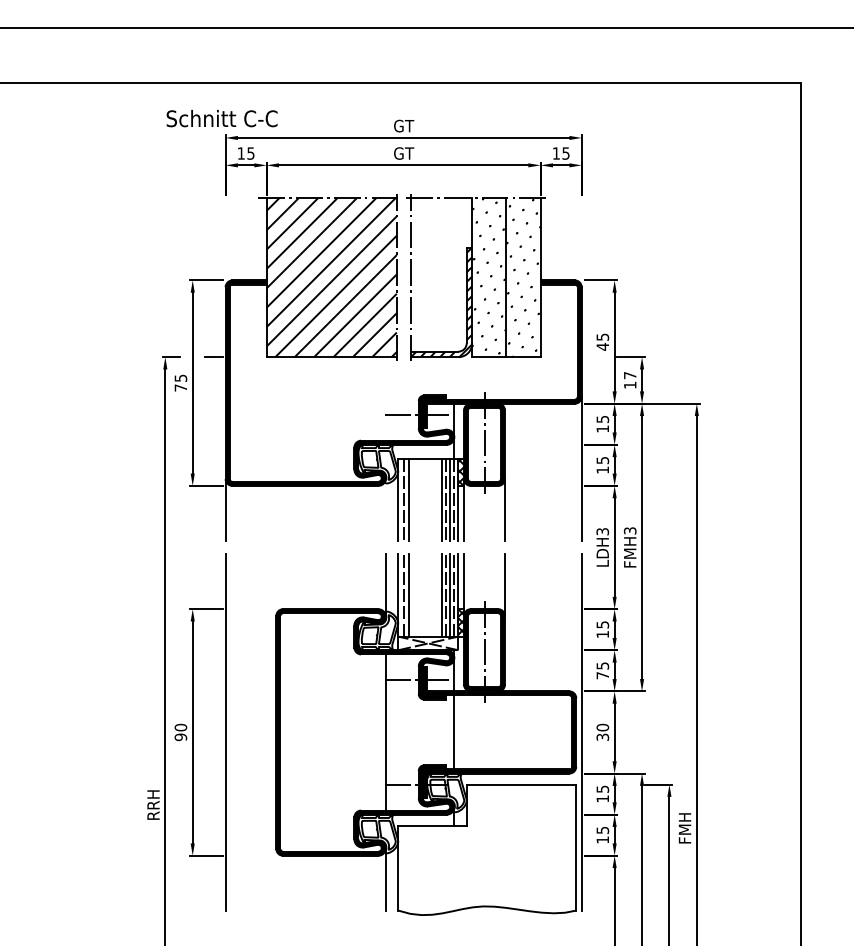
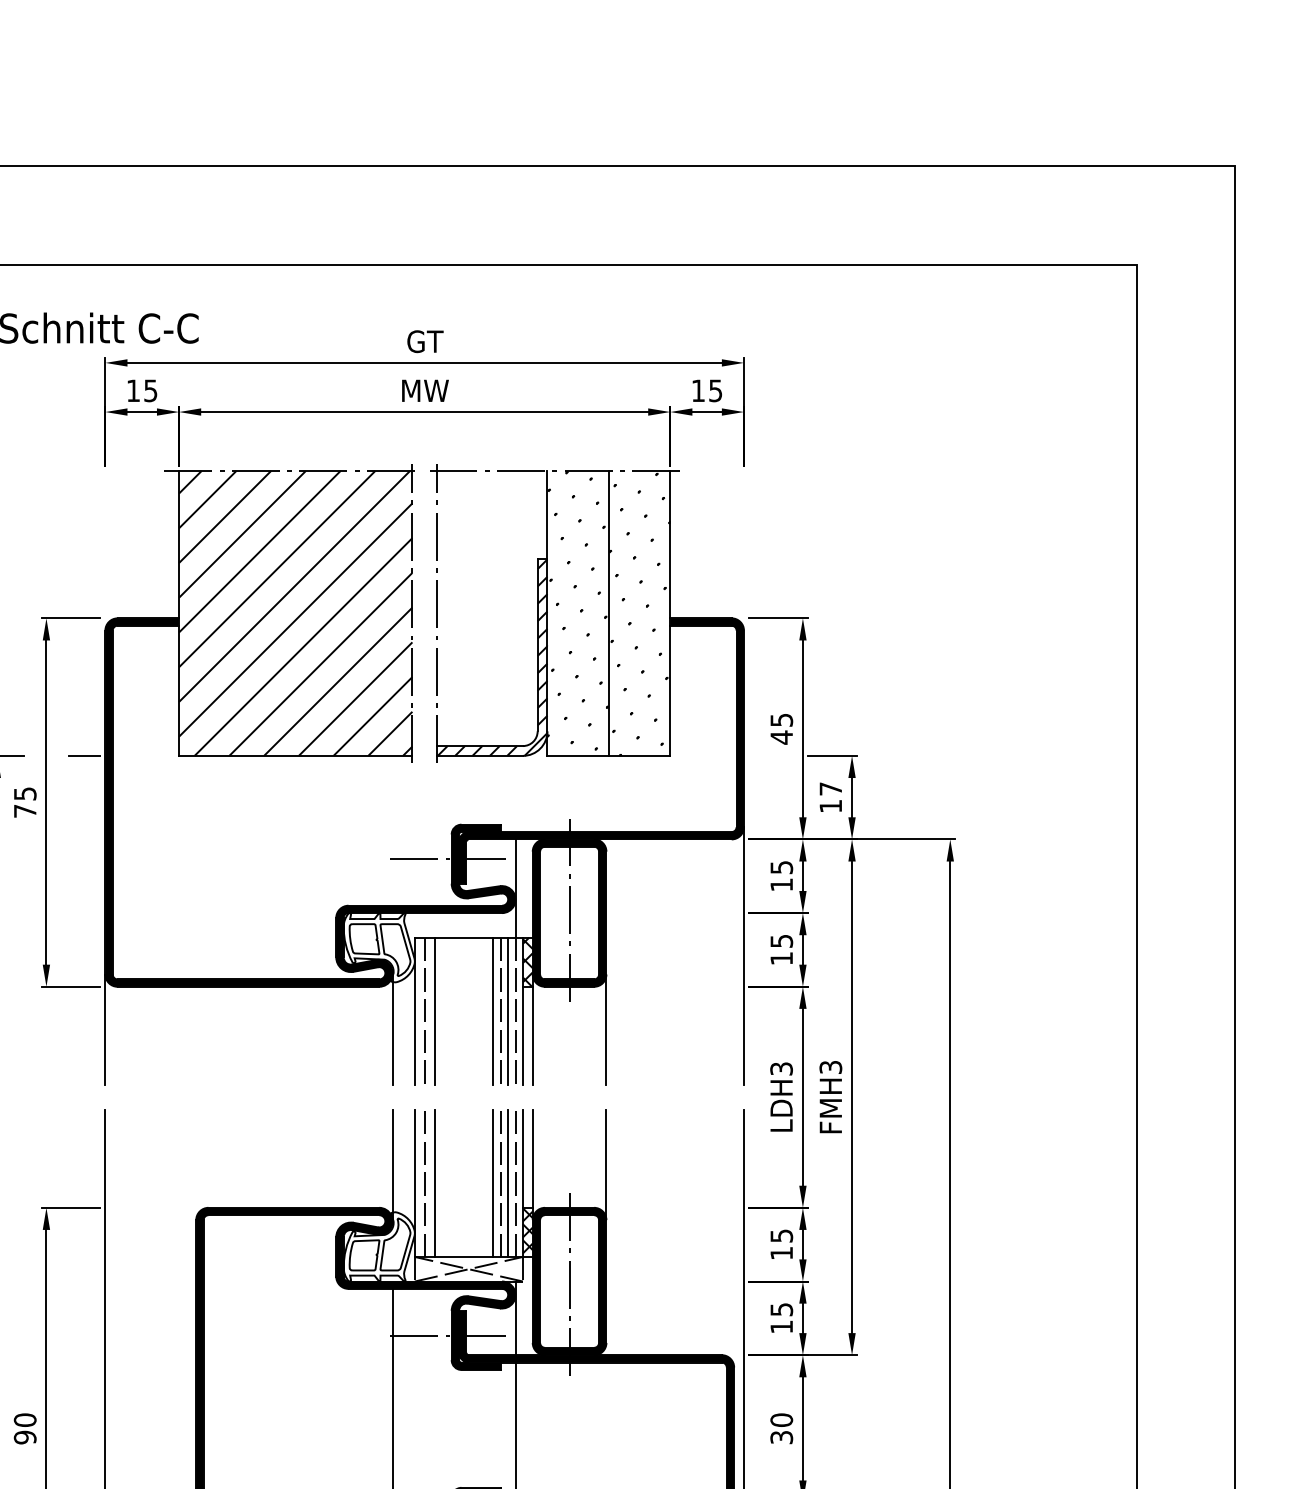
text: (404, 153) -> (426, 390), GT -> MW
line: (385, 509) -> (392, 1029), added
text: (602, 675) -> (781, 1326), 75 -> 15

